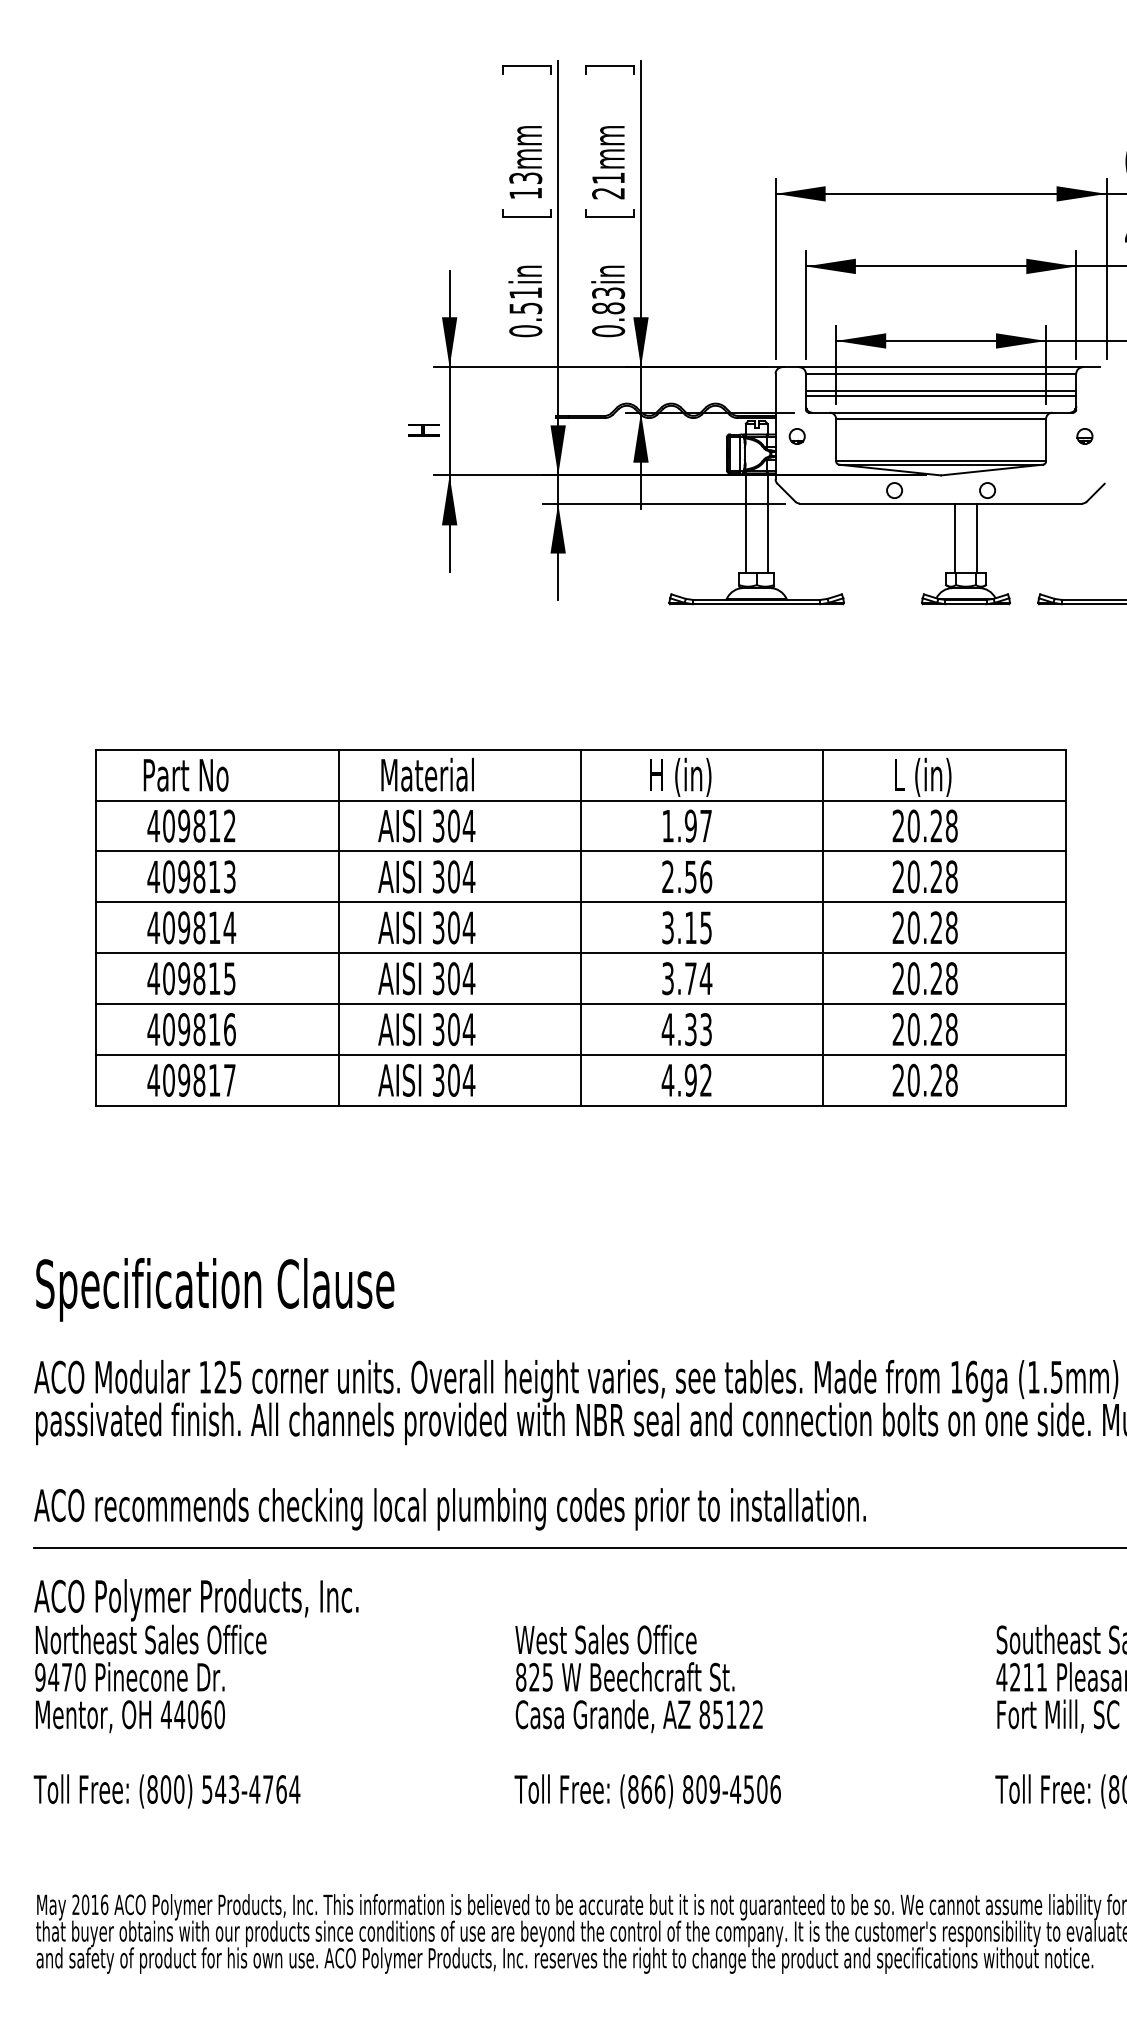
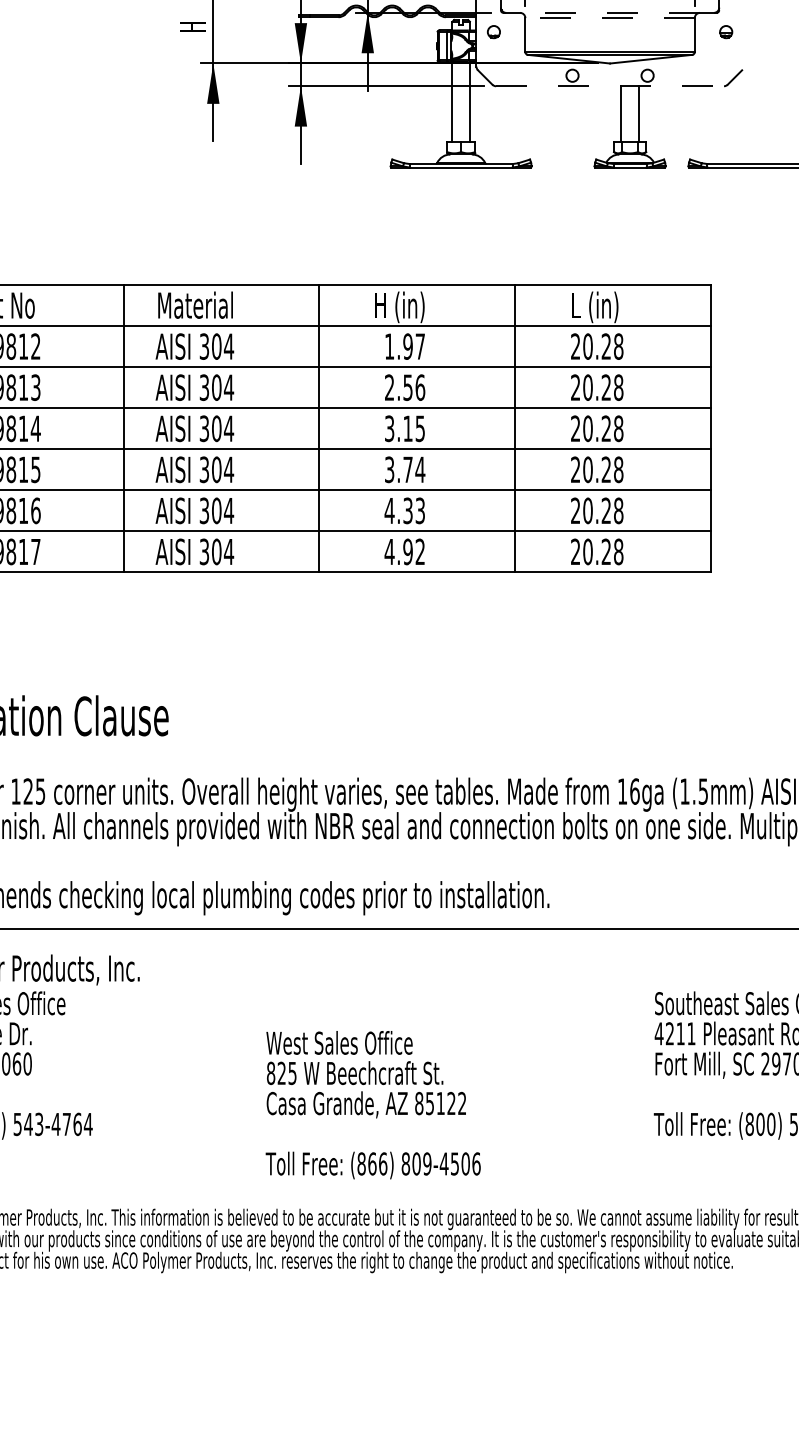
line: (940, 412) -> (609, 12), solid -> dashed
line: (941, 419) -> (610, 18), solid -> dashed
line: (941, 503) -> (610, 86), solid -> dashed
text: (647, 1716) -> (373, 1105), moved

